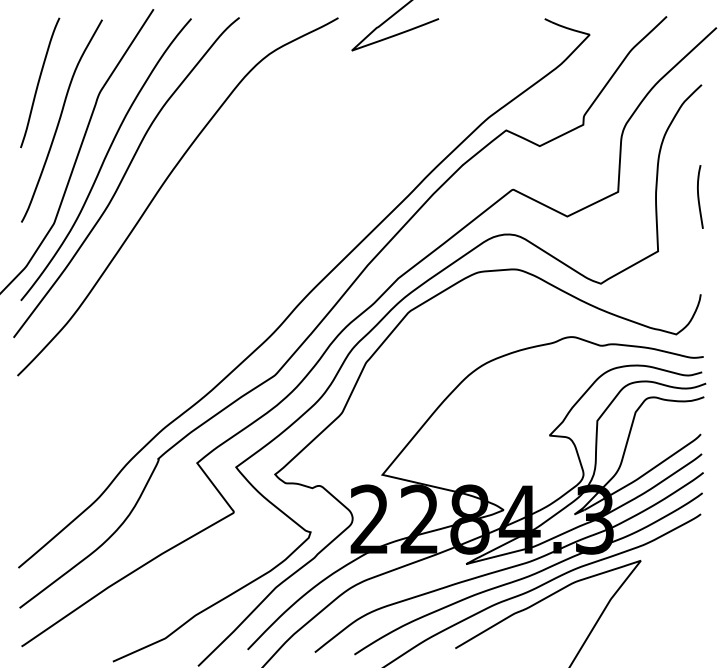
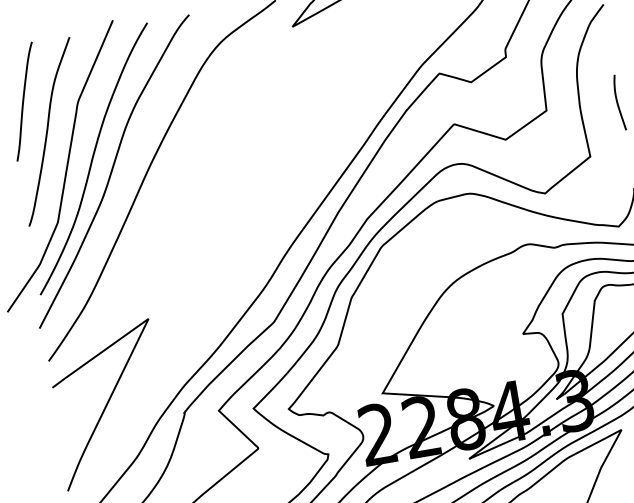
curve: (75, 434) -> (108, 403), added

